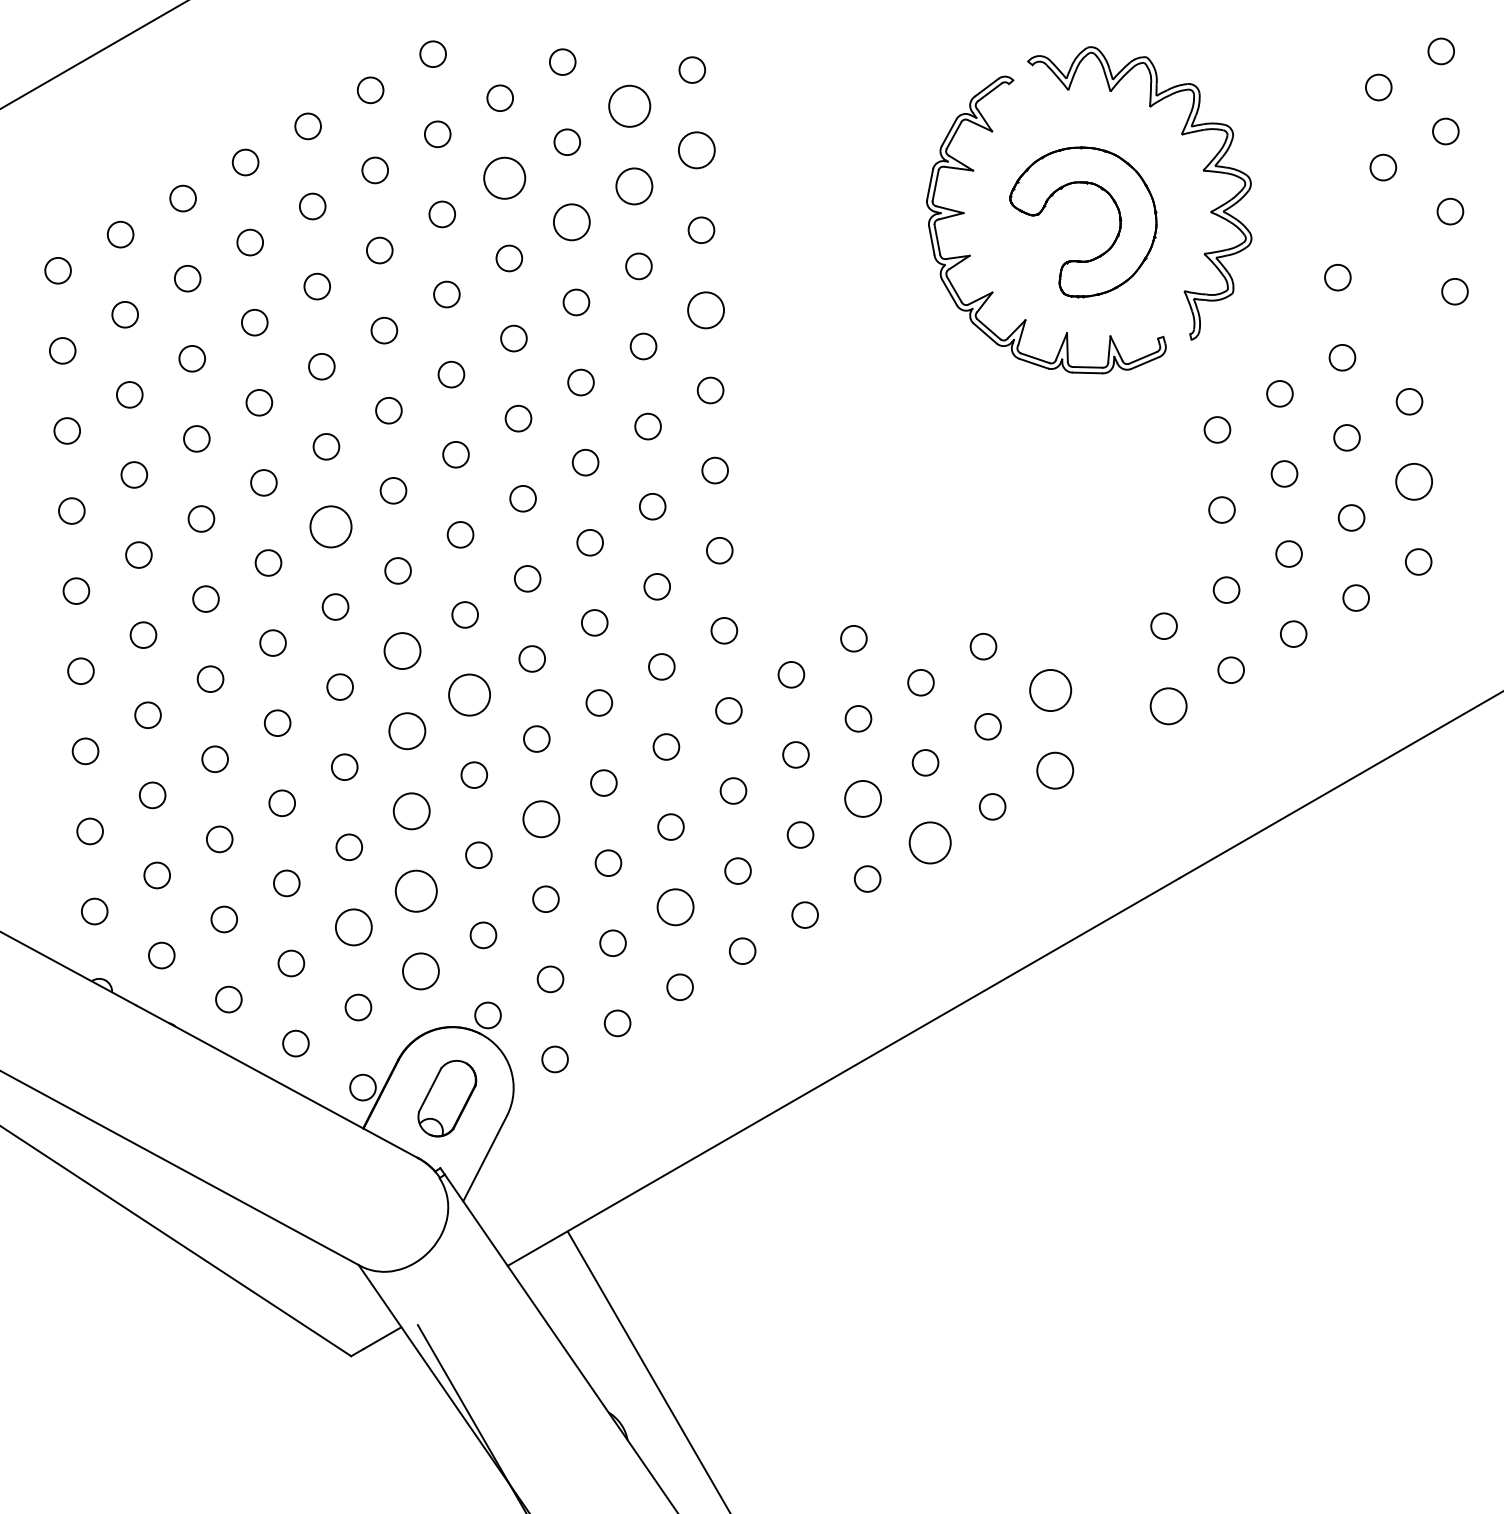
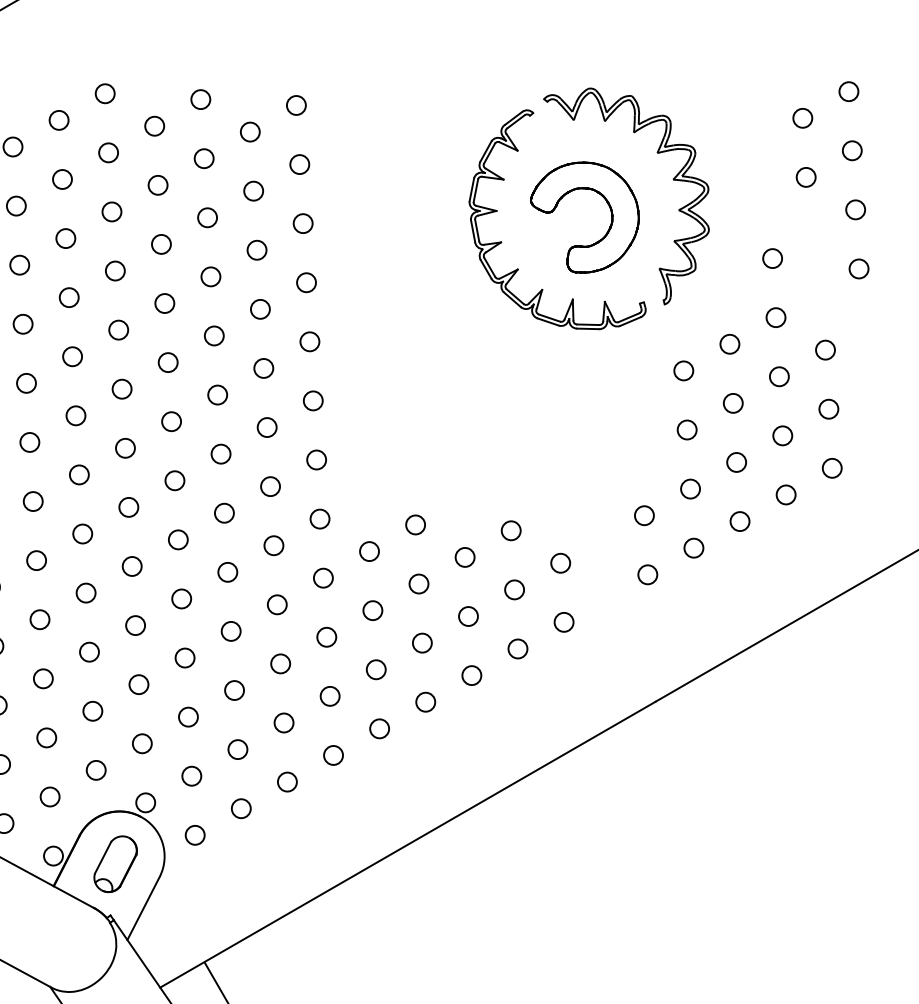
circle: (629, 105) -> (250, 131), size x0.62
circle: (696, 149) -> (299, 164), size x0.71
circle: (504, 178) -> (157, 185), size x0.62
circle: (634, 185) -> (253, 190), size x0.71
circle: (571, 222) -> (207, 217), size x0.71
circle: (705, 310) -> (306, 282), size x0.71
circle: (1413, 481) -> (828, 408), size x0.71
circle: (330, 526) -> (29, 442), size x0.62
circle: (402, 650) -> (82, 533), size x0.71
circle: (1050, 690) -> (560, 563), size x0.62
circle: (469, 694) -> (132, 566), size x0.62
circle: (1168, 706) -> (647, 574), size x0.71
circle: (406, 730) -> (85, 592), size x0.71
circle: (1054, 770) -> (563, 622), size x0.71
circle: (862, 798) -> (421, 642), size x0.71
circle: (411, 810) -> (89, 651), size x0.71
circle: (541, 818) -> (185, 657), size x0.71
circle: (929, 842) -> (471, 675), size x0.62
circle: (416, 891) -> (92, 711), size x0.62
circle: (675, 906) -> (284, 722), size x0.71
circle: (353, 927) -> (46, 737), size x0.71
circle: (420, 971) -> (95, 770), size x0.71

